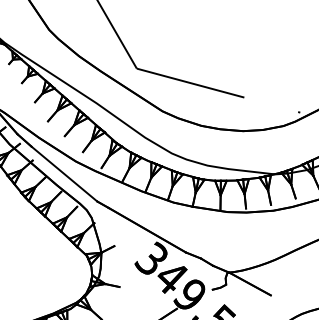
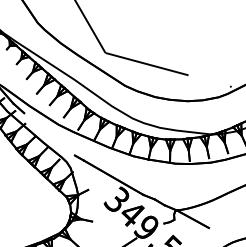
line: (64, 174) -> (49, 134), removed

